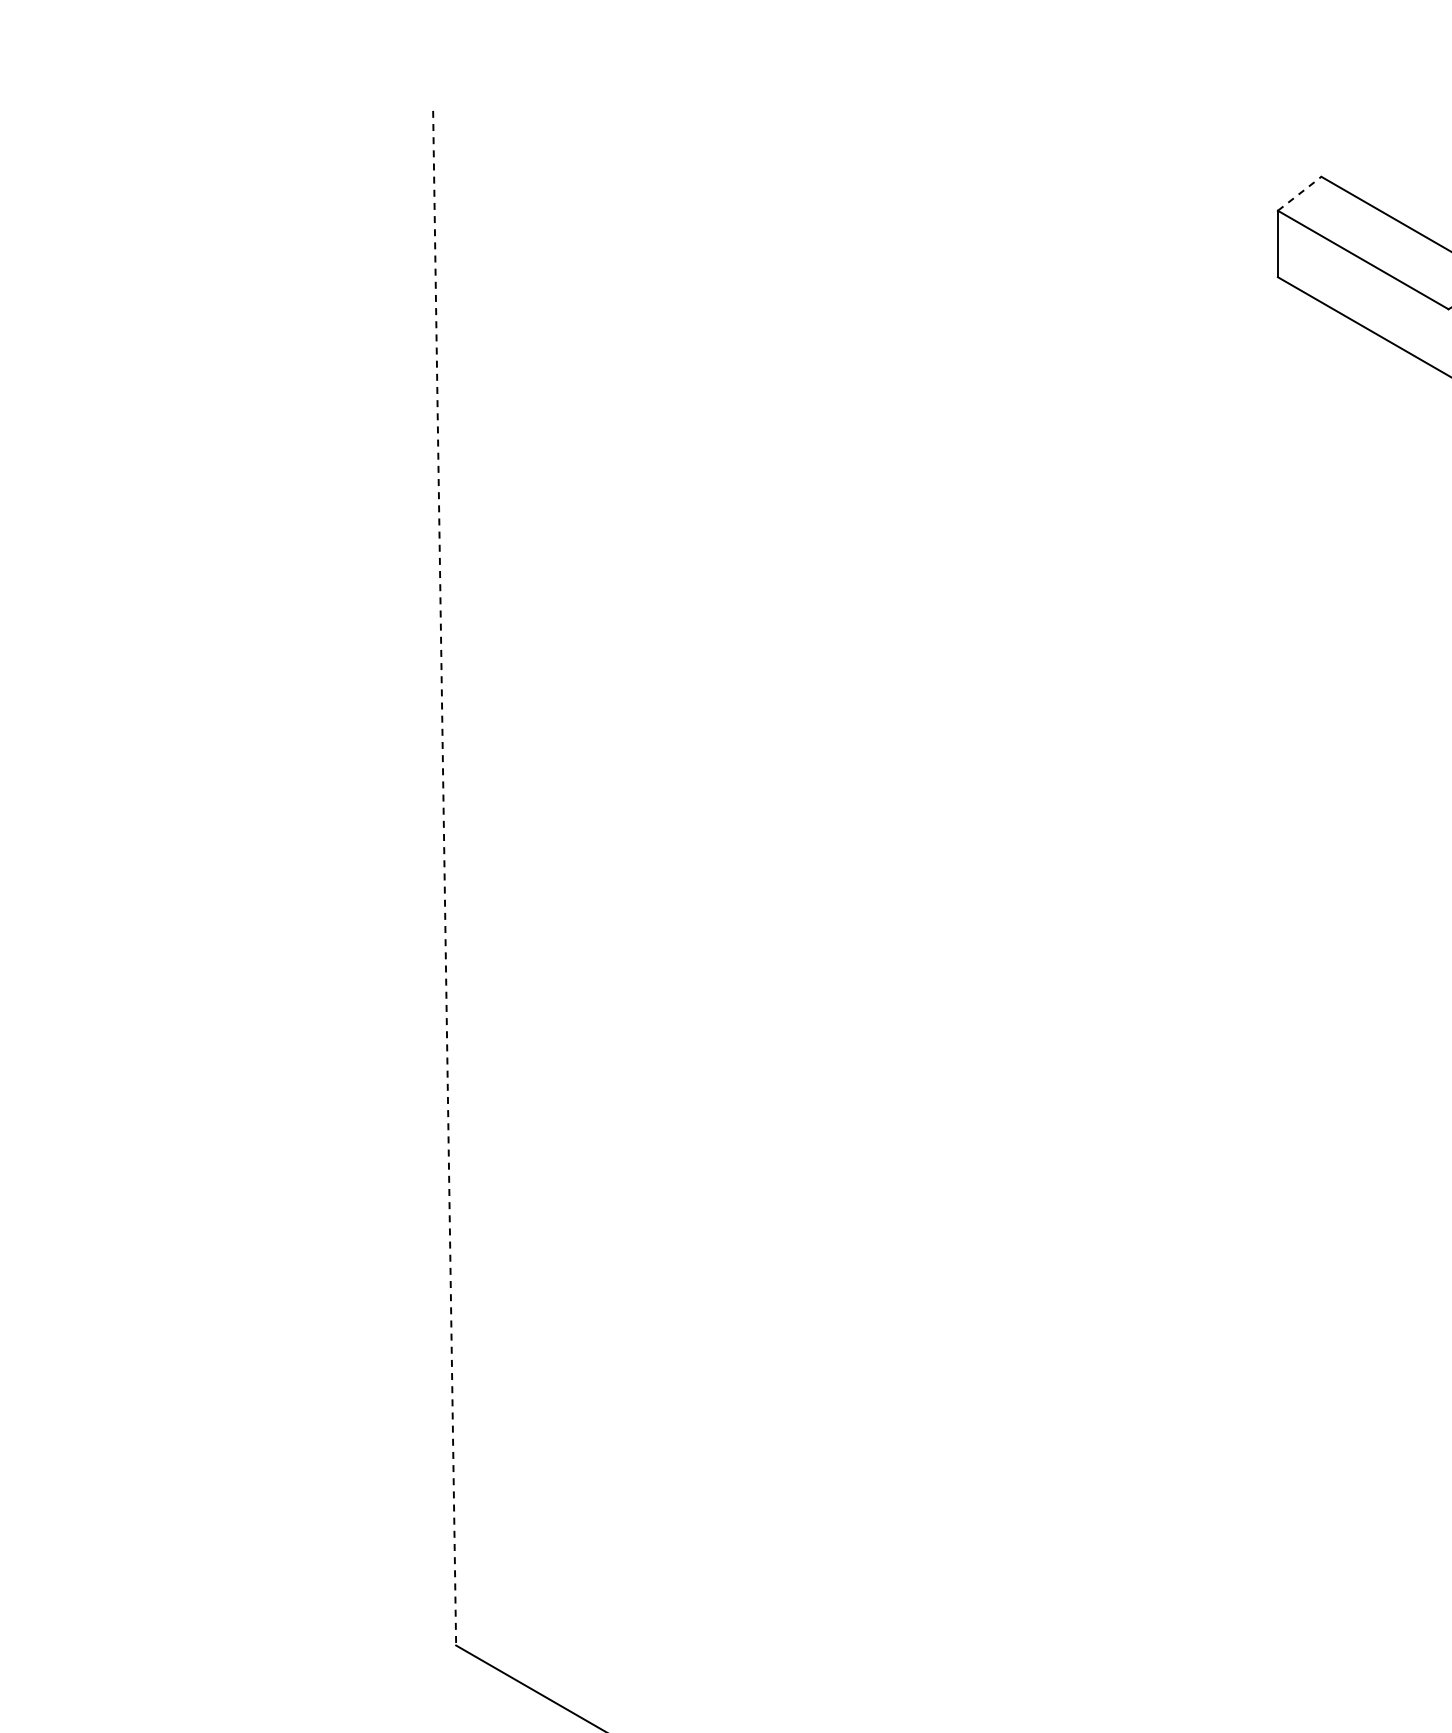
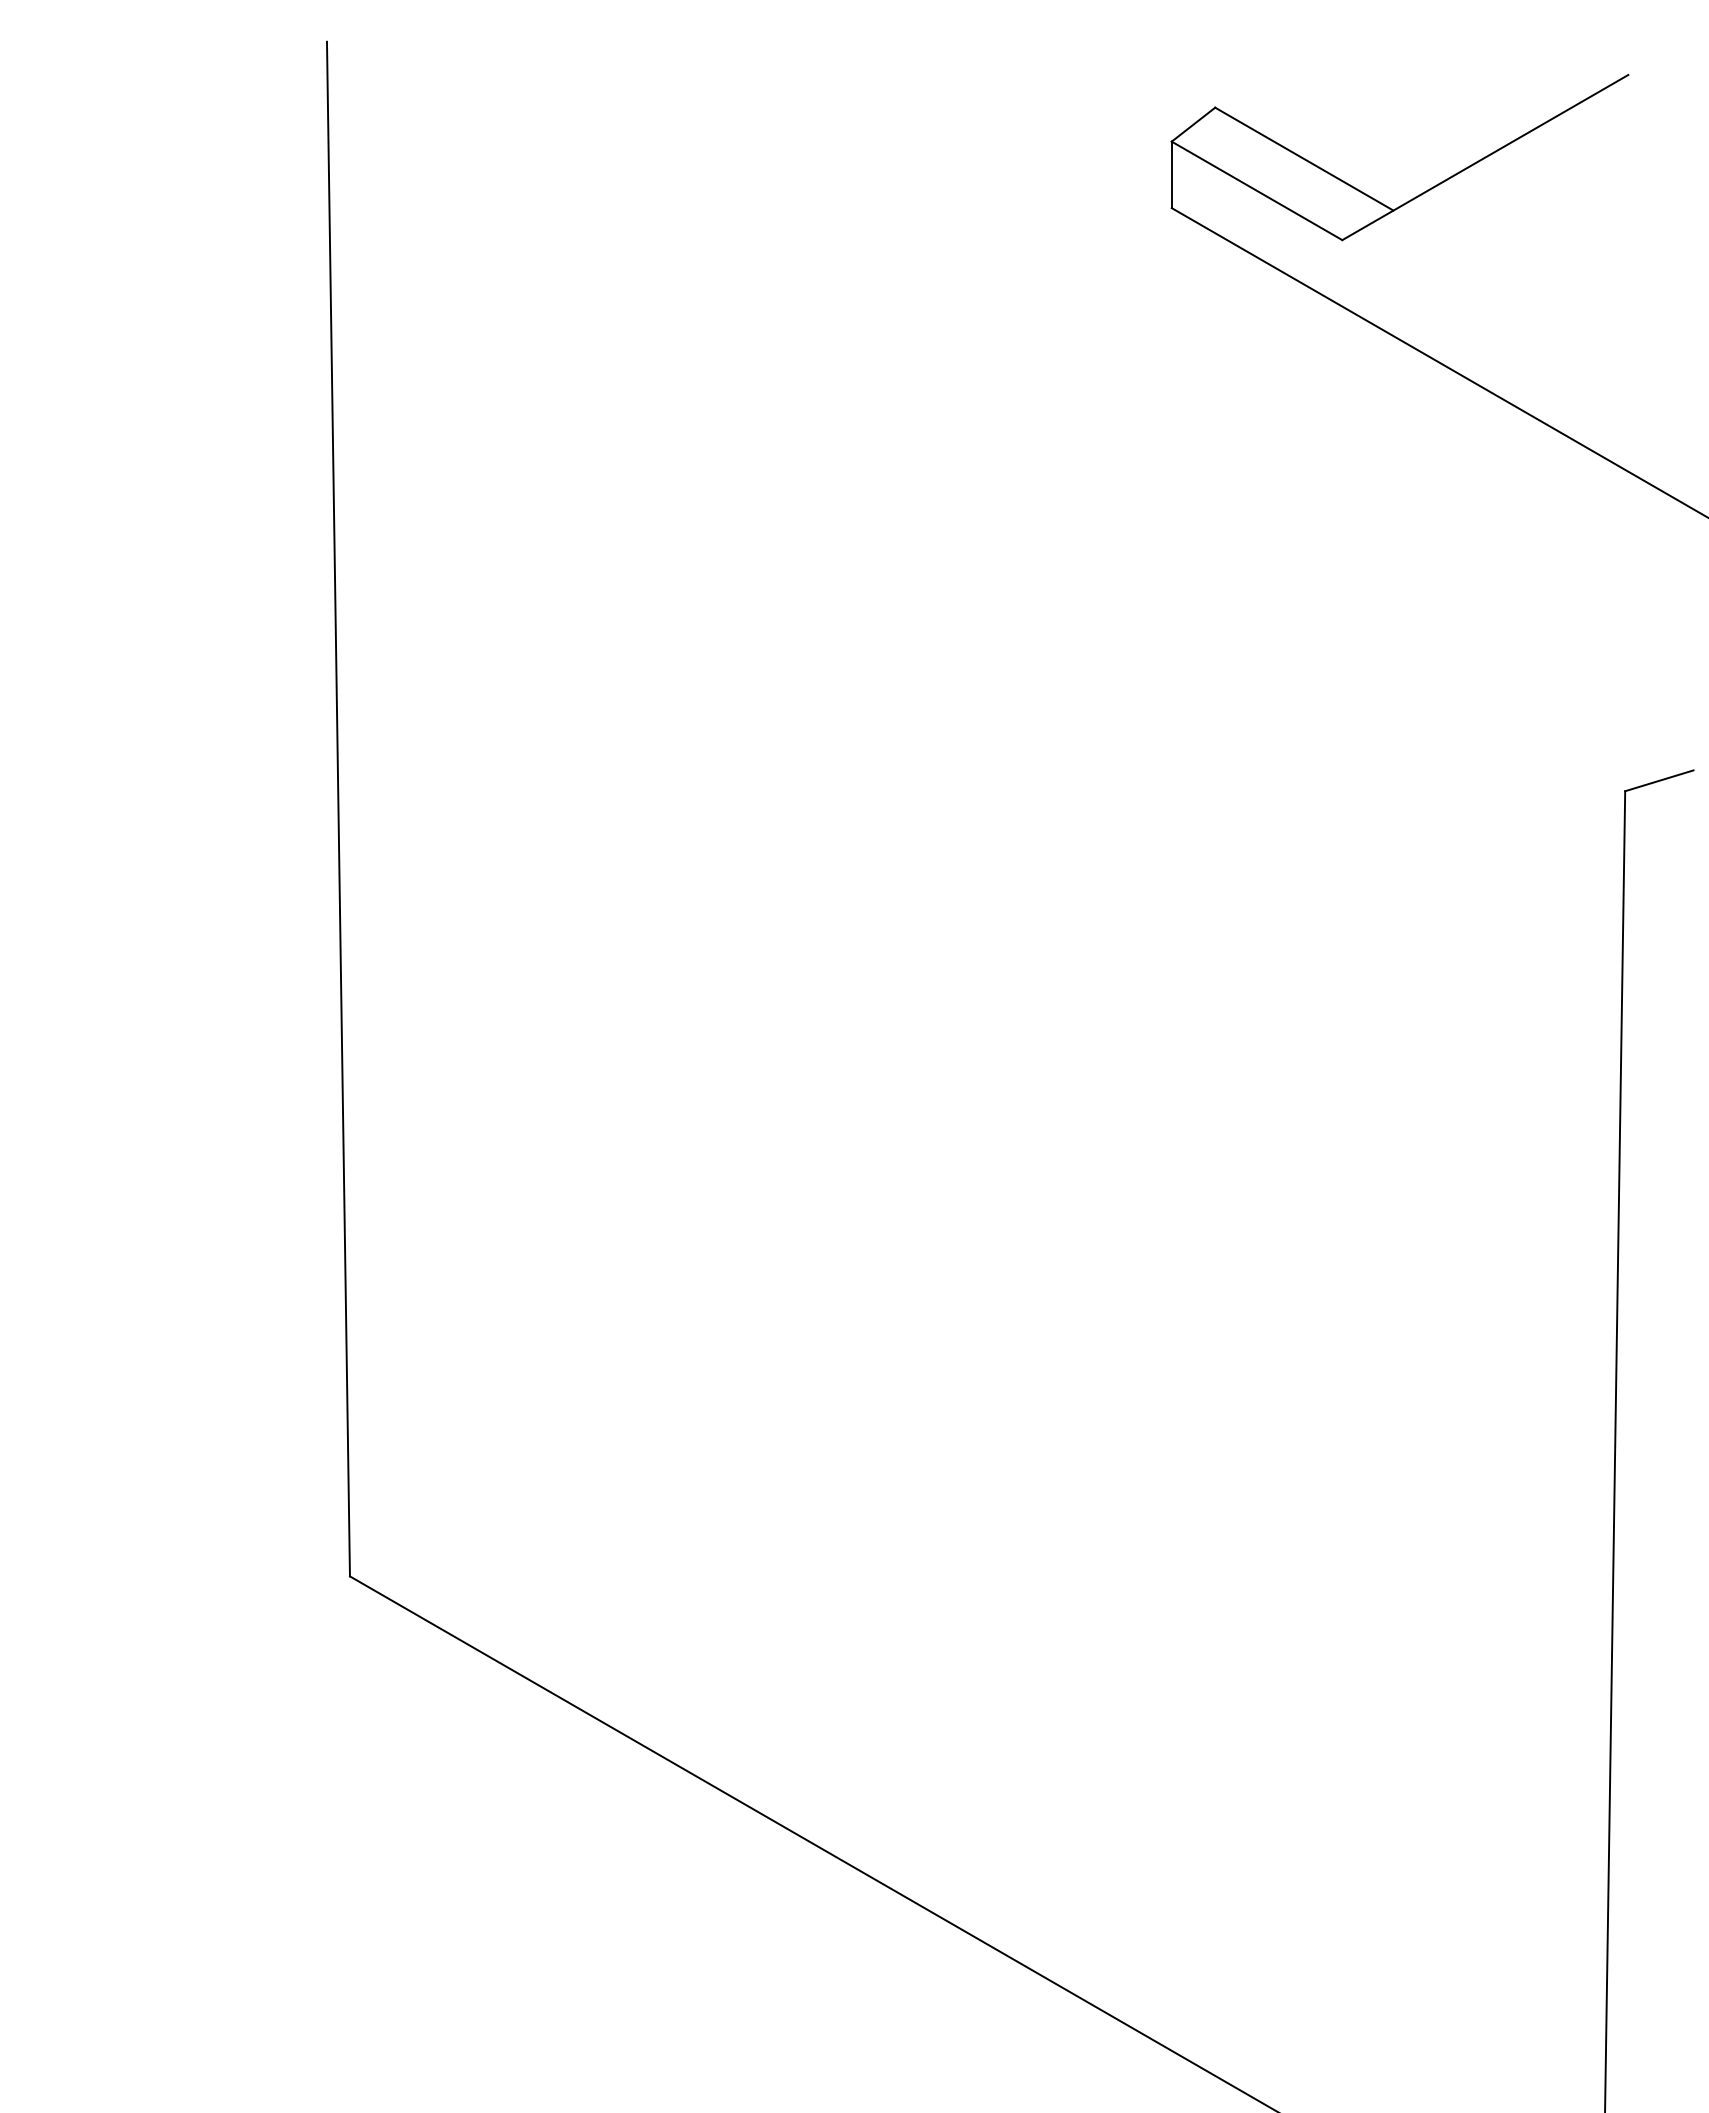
line: (1299, 193) -> (1193, 124), dashed -> solid
line: (444, 878) -> (338, 809), dashed -> solid

